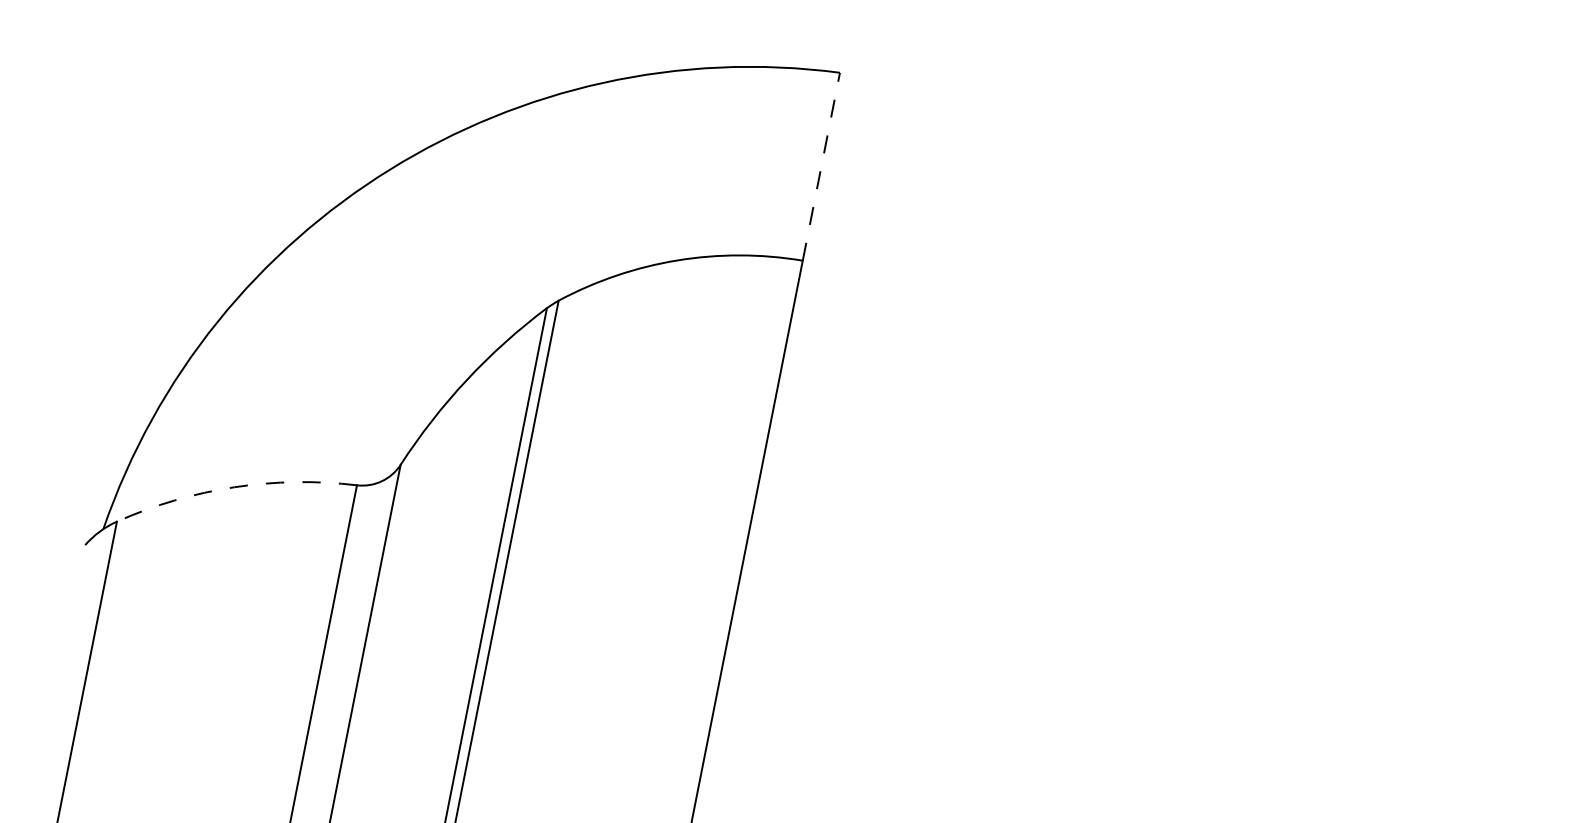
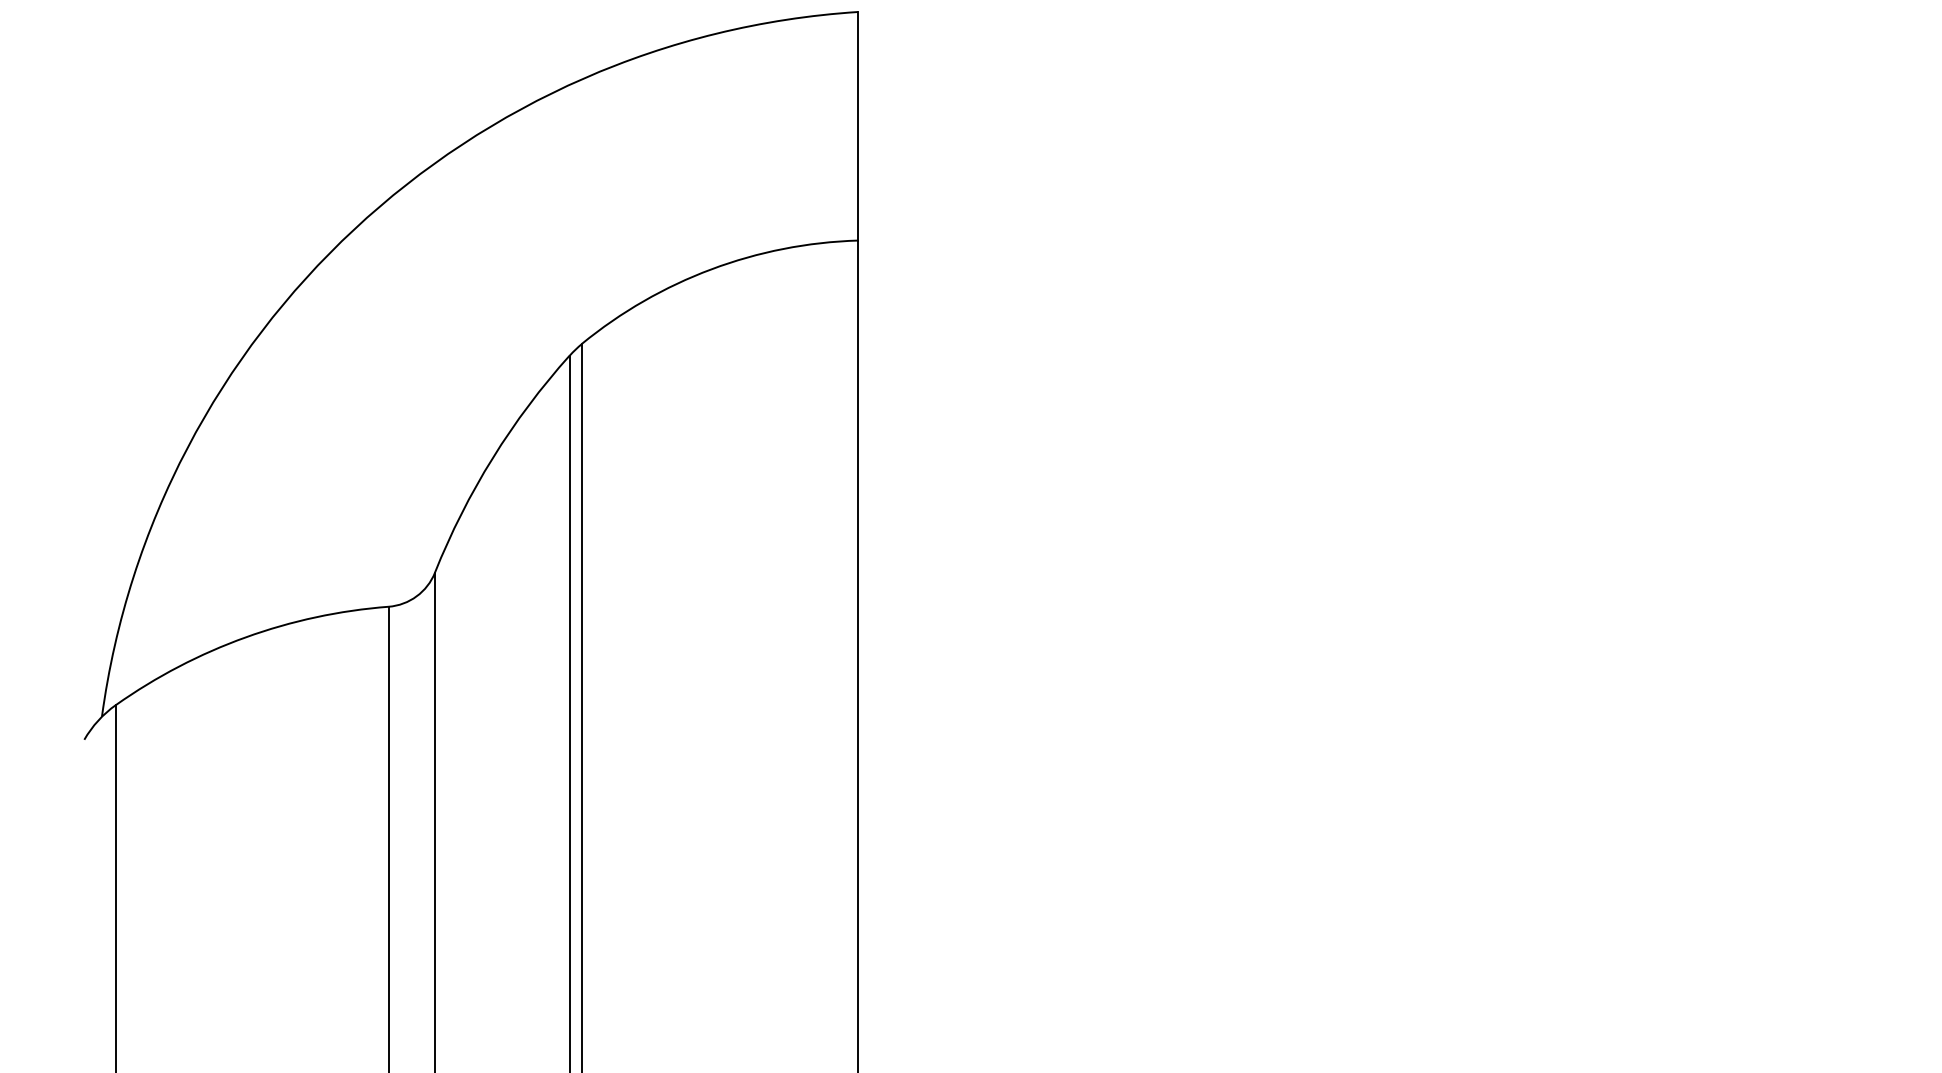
line: (821, 166) -> (858, 125), dashed -> solid
arc: (234, 487) -> (245, 637), dashed -> solid

